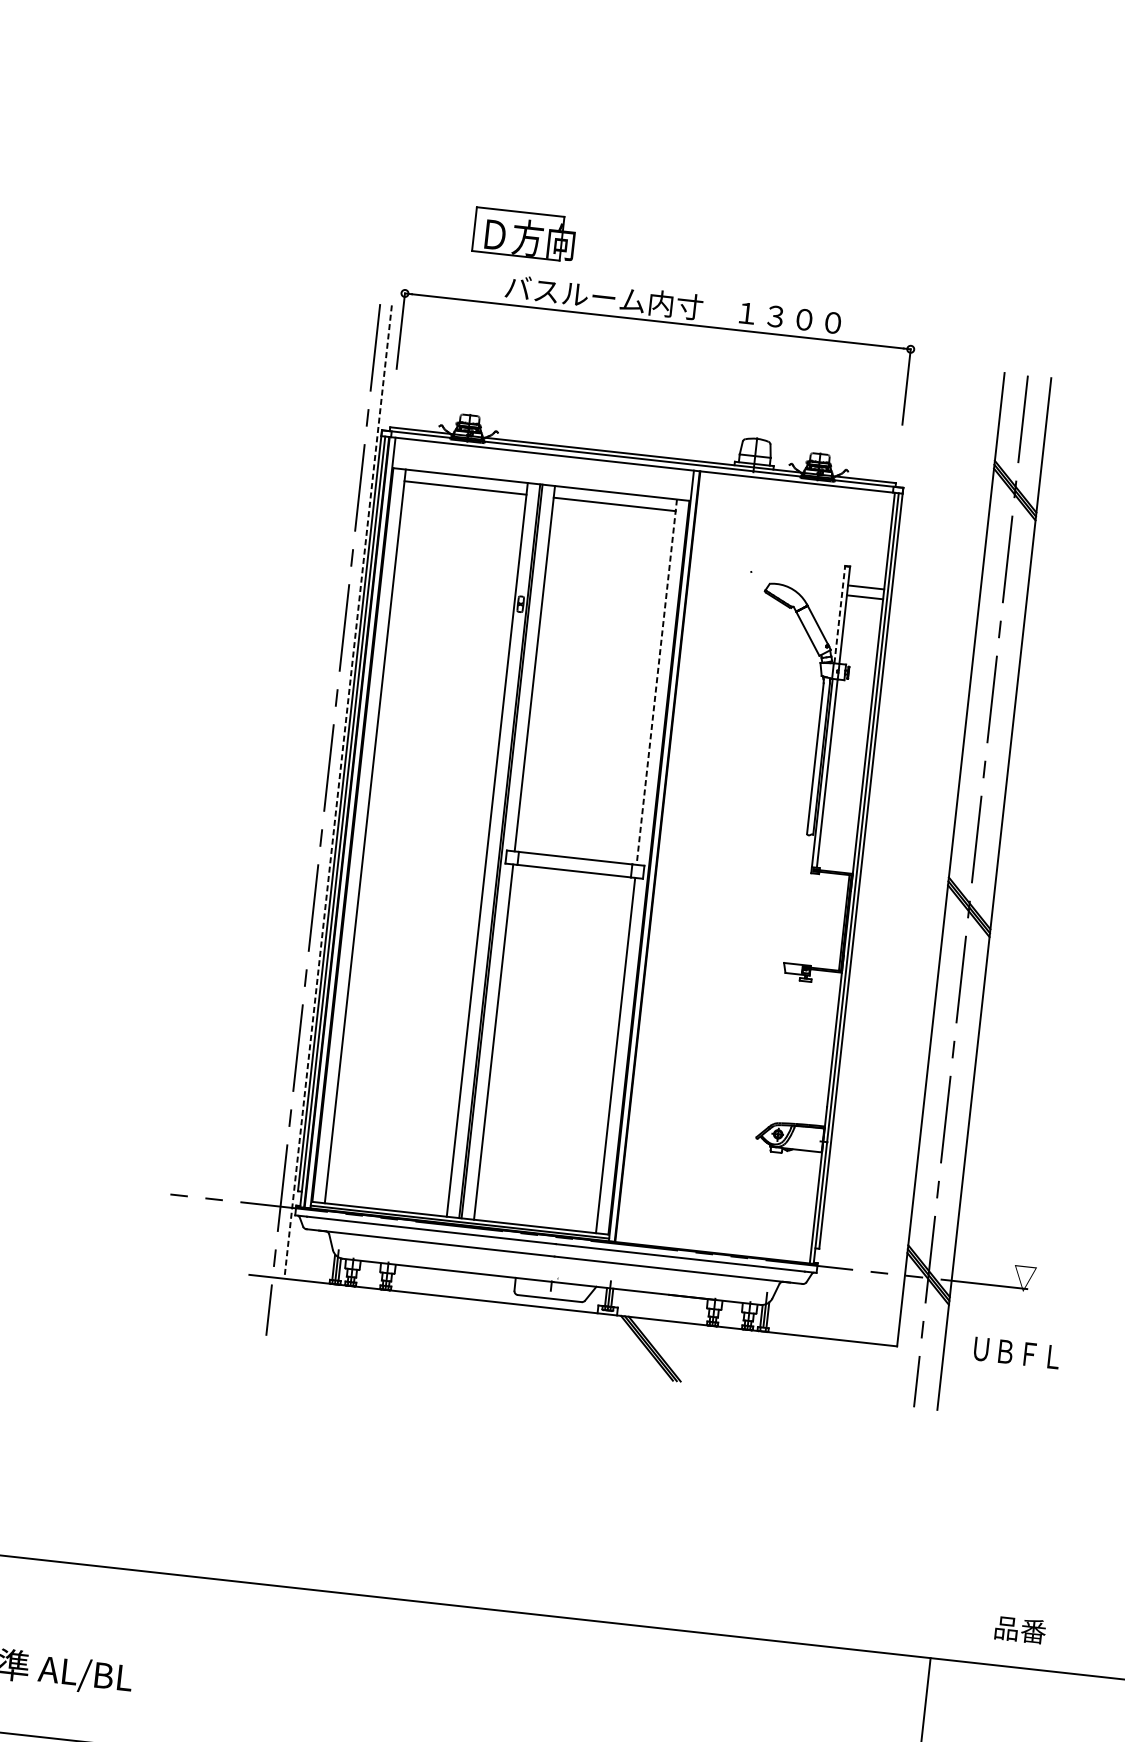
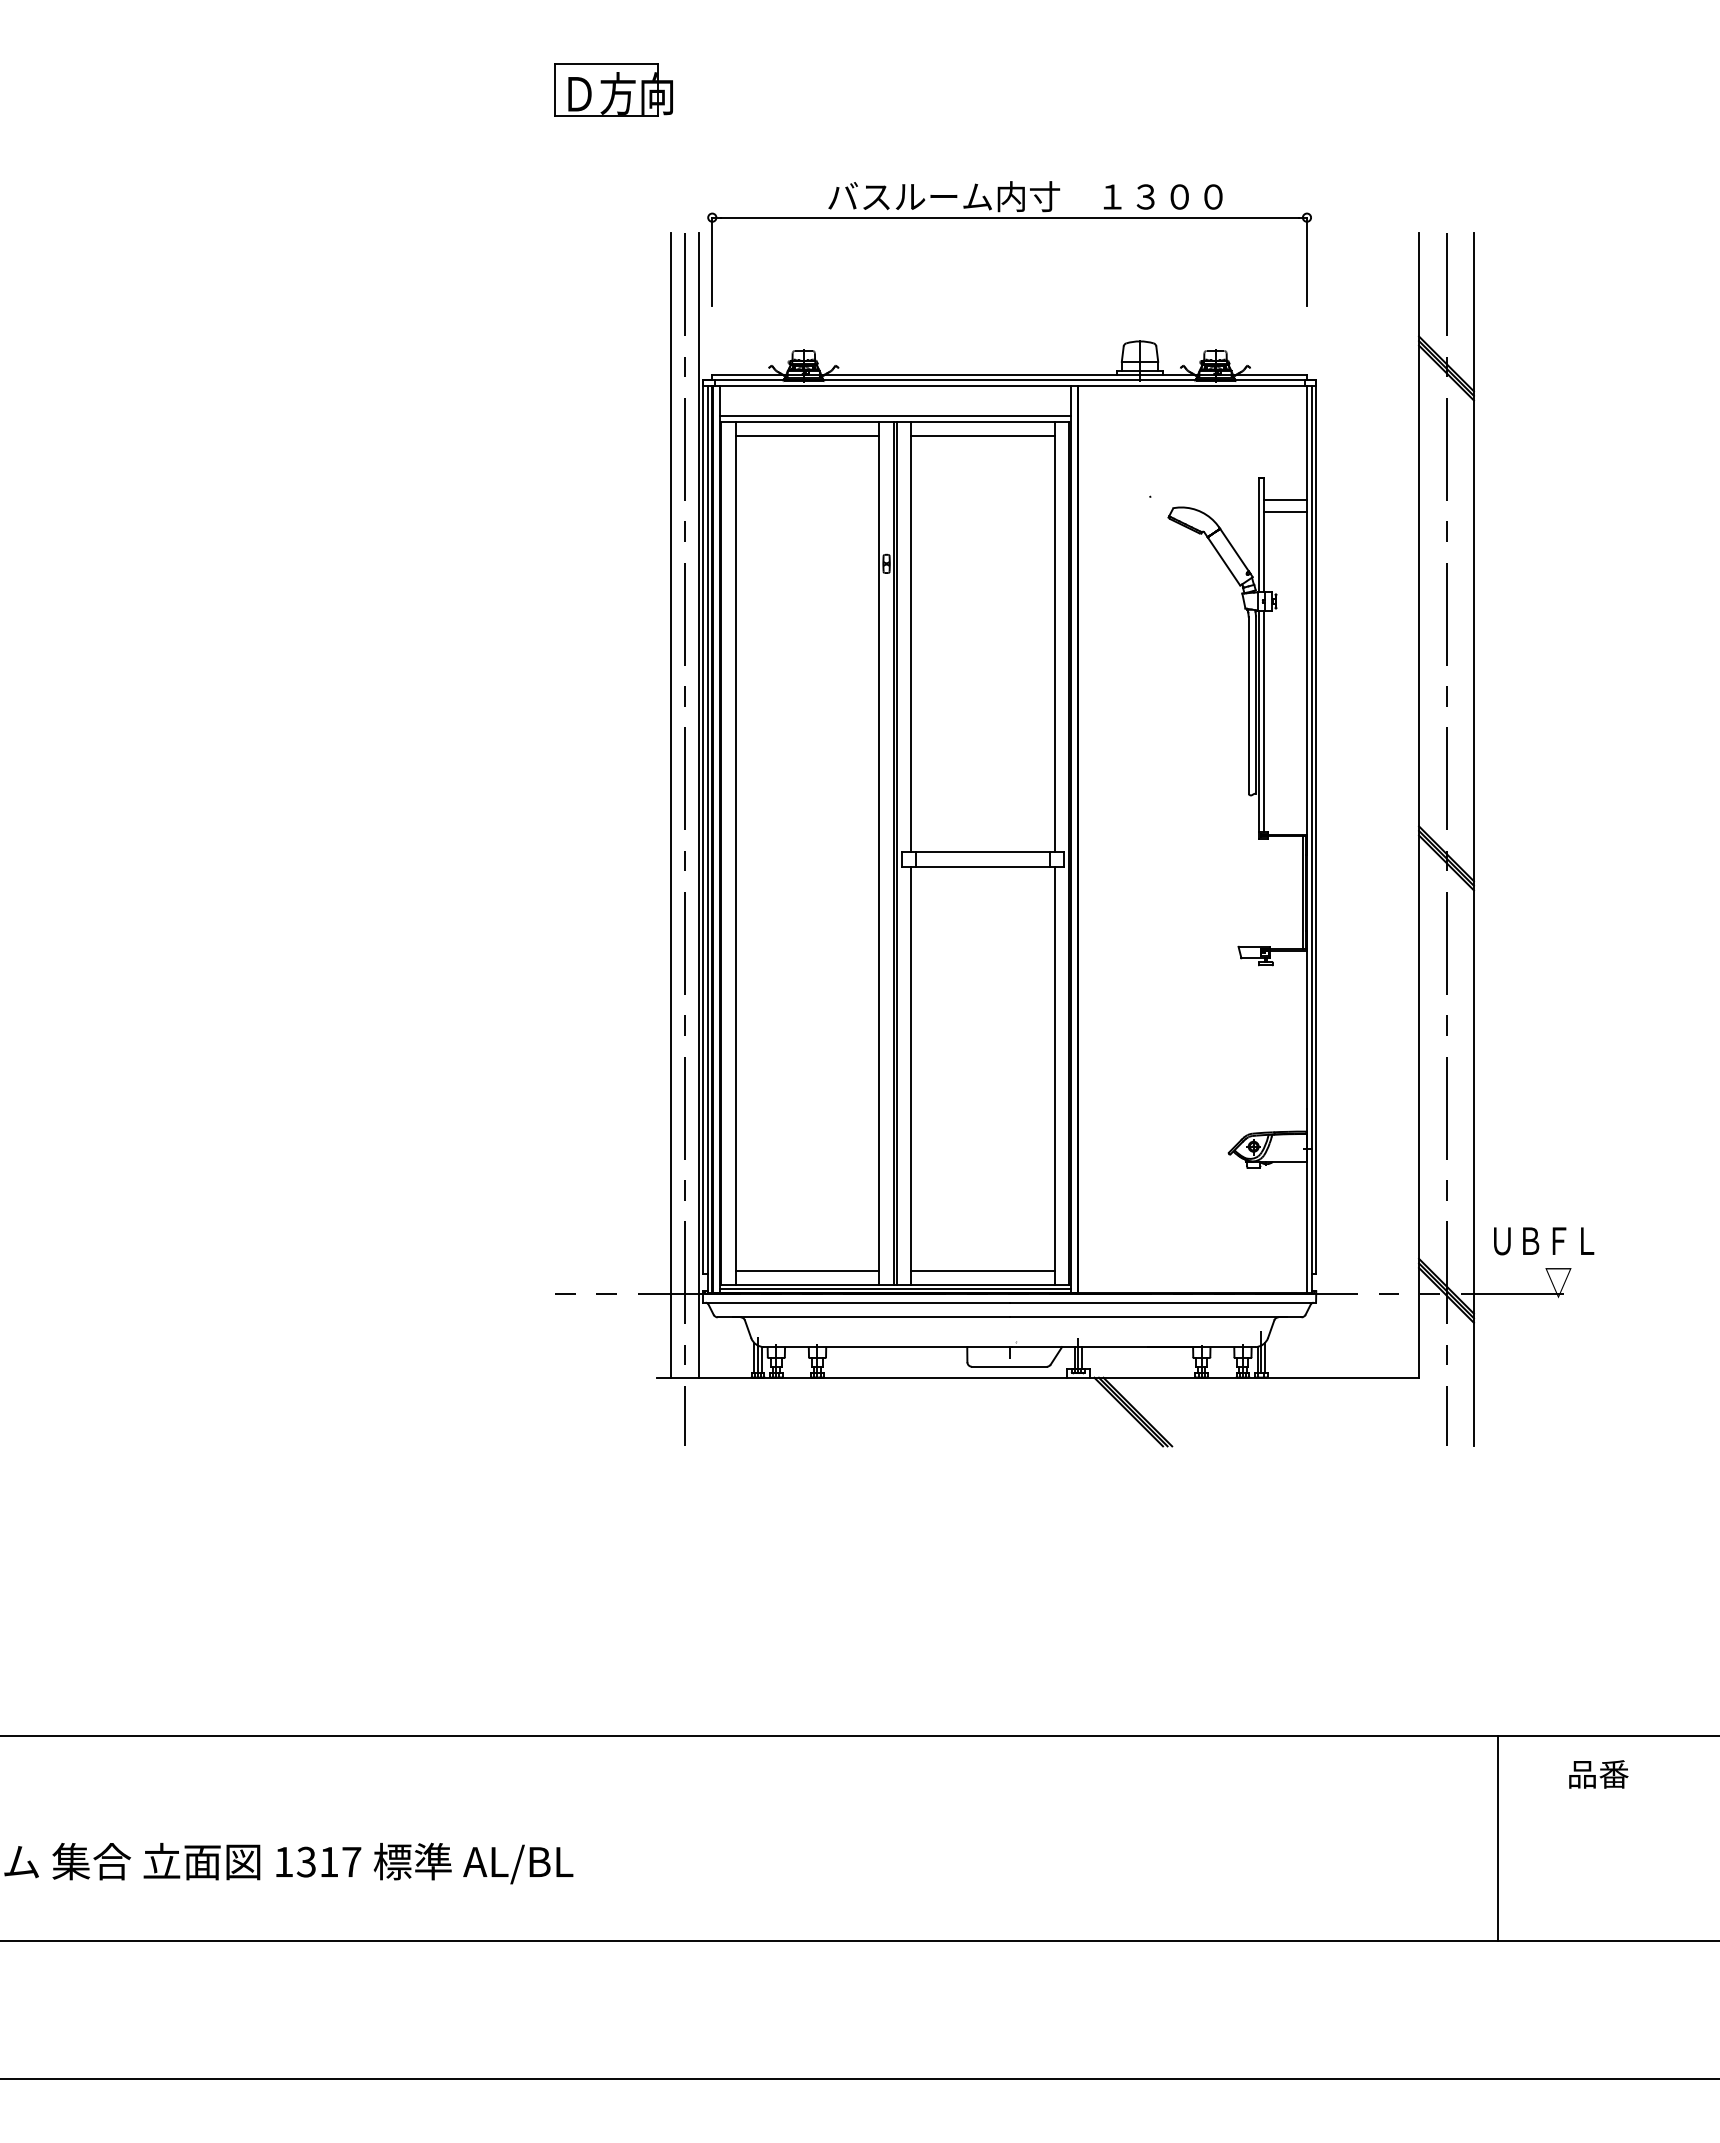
part: (524, 234) -> (613, 89), moved
line: (541, 479) -> (894, 416), added
line: (839, 614) -> (1258, 534), dashed -> solid
line: (656, 681) -> (1054, 636), dashed -> solid
line: (315, 789) -> (671, 805), added
line: (338, 792) -> (698, 805), dashed -> solid
line: (387, 1198) -> (807, 1271), added
line: (535, 1215) -> (982, 1271), added
text: (1017, 1353) -> (1544, 1241), moved
text: (1020, 1630) -> (1598, 1774), moved

